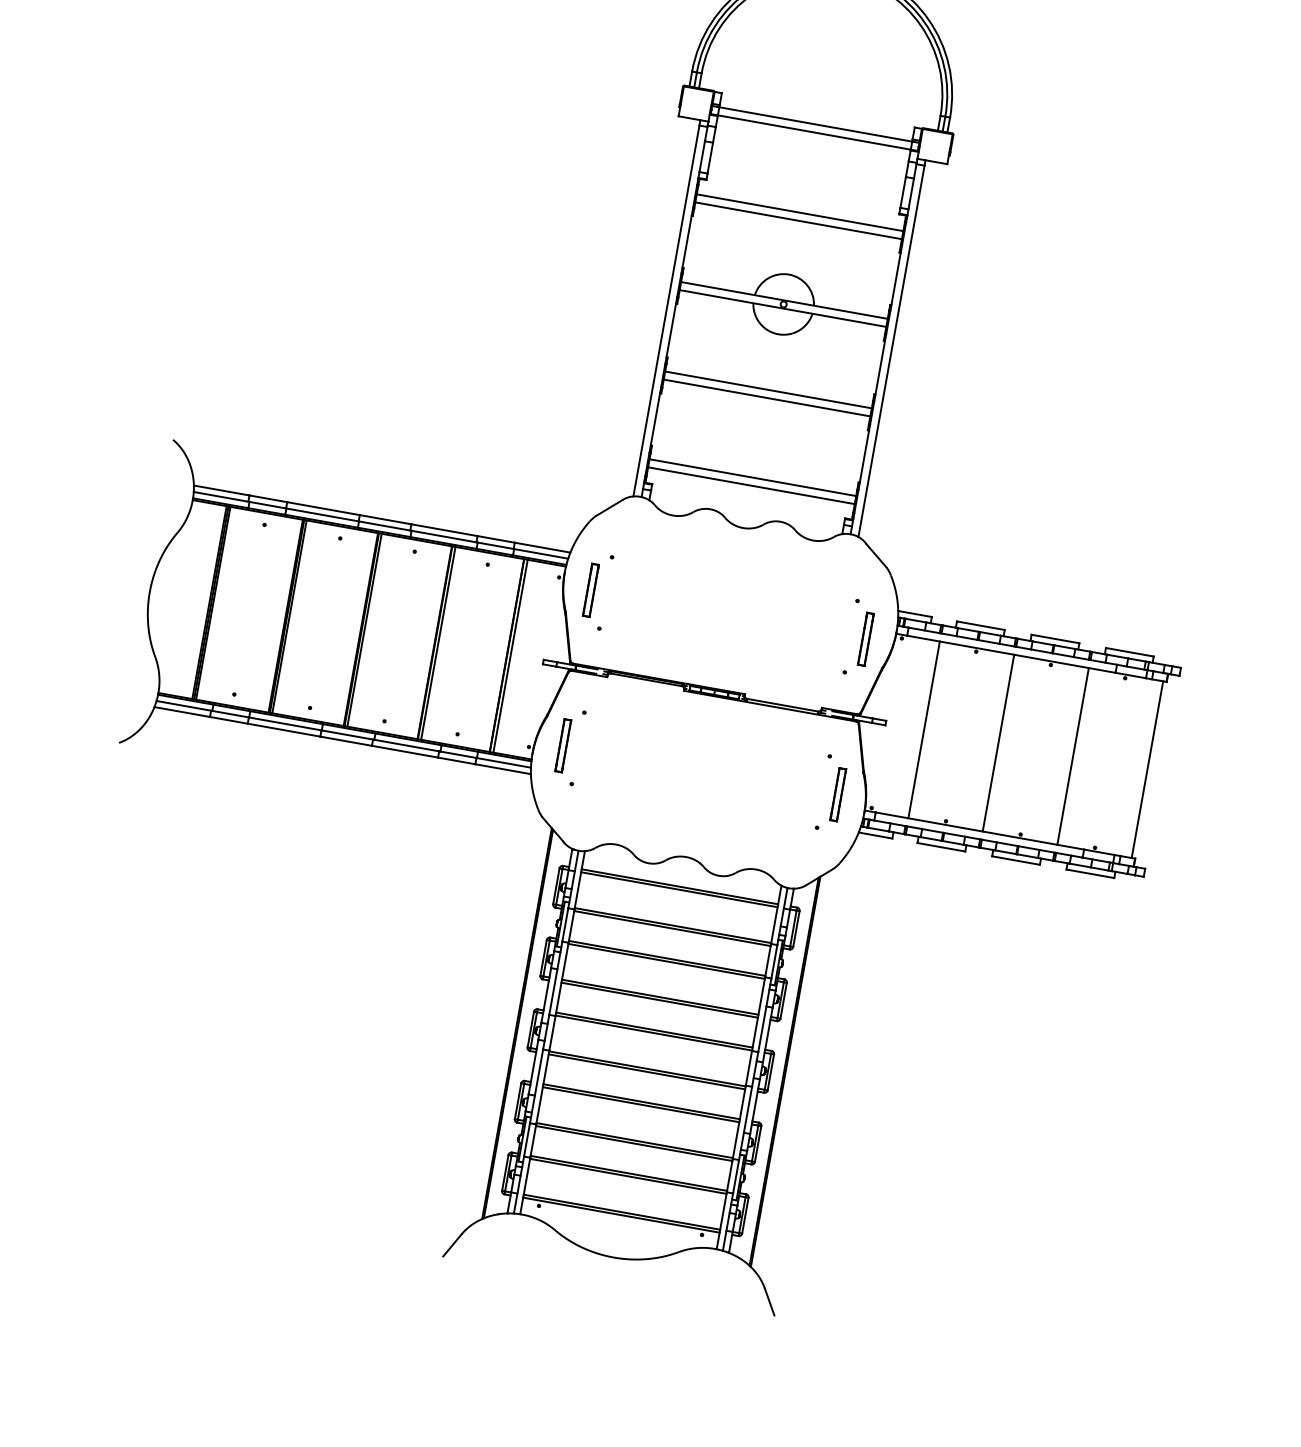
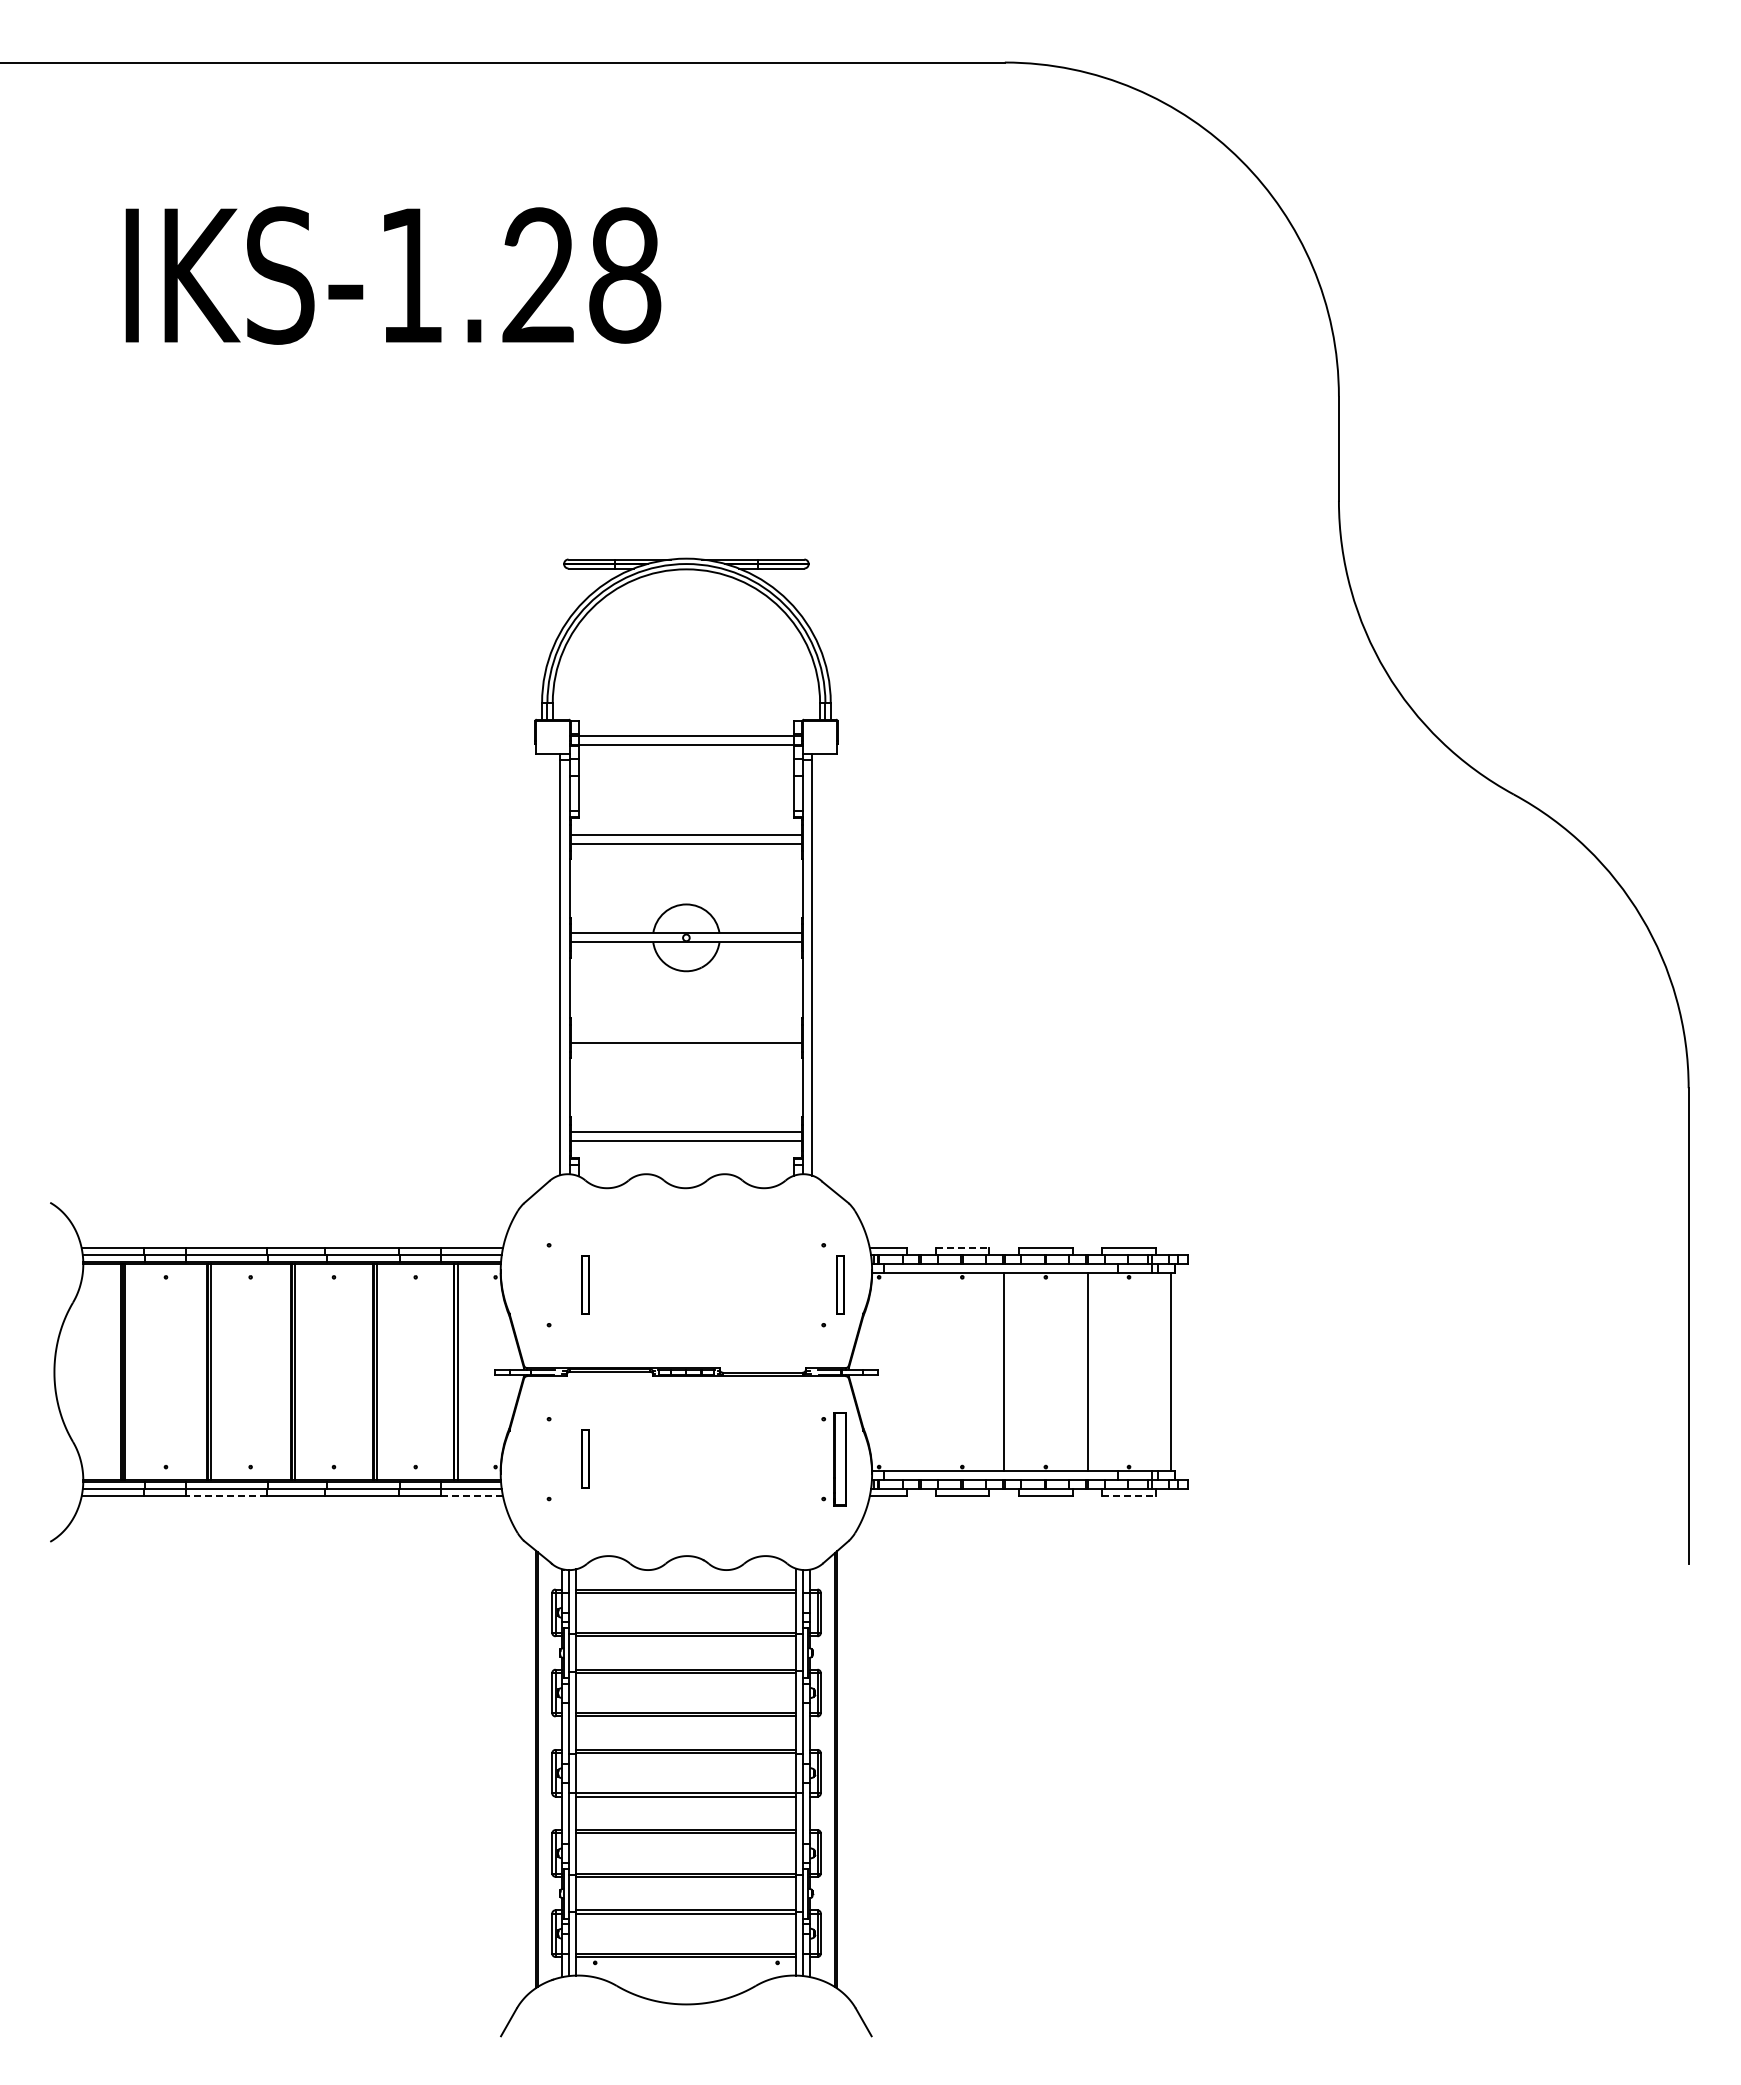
line: (768, 389) -> (686, 1033), removed
part: (591, 589) -> (585, 1284), moved
line: (980, 625) -> (962, 1248), solid -> dashed
line: (283, 730) -> (226, 1496), solid -> dashed
line: (923, 730) -> (920, 1372), removed
part: (563, 745) -> (585, 1458), moved
line: (502, 769) -> (471, 1496), solid -> dashed
part: (838, 794) -> (840, 1458), size x1.6
line: (1090, 874) -> (1129, 1496), solid -> dashed

